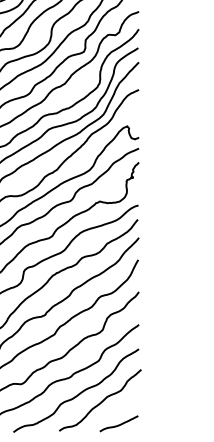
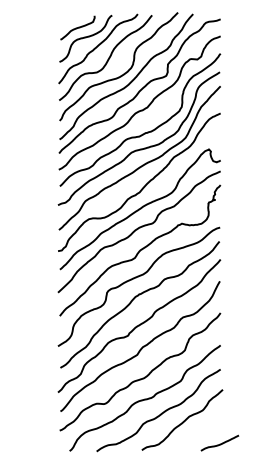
curve: (118, 424) -> (219, 443), moved

